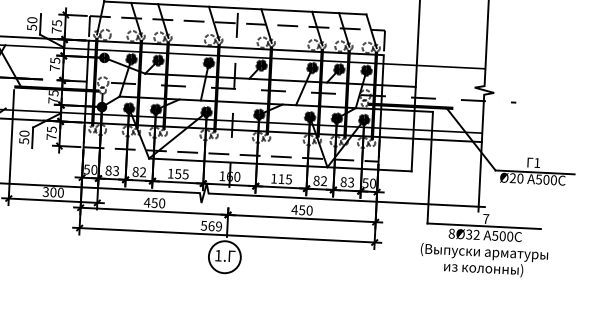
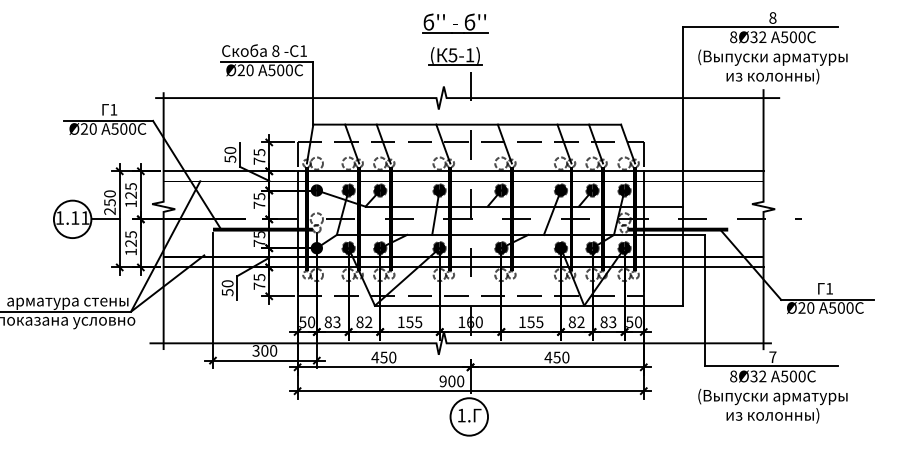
line: (434, 57) -> (703, 171), added
text: (280, 179) -> (530, 322), 115 -> 155
text: (211, 226) -> (451, 381), 569 -> 900

